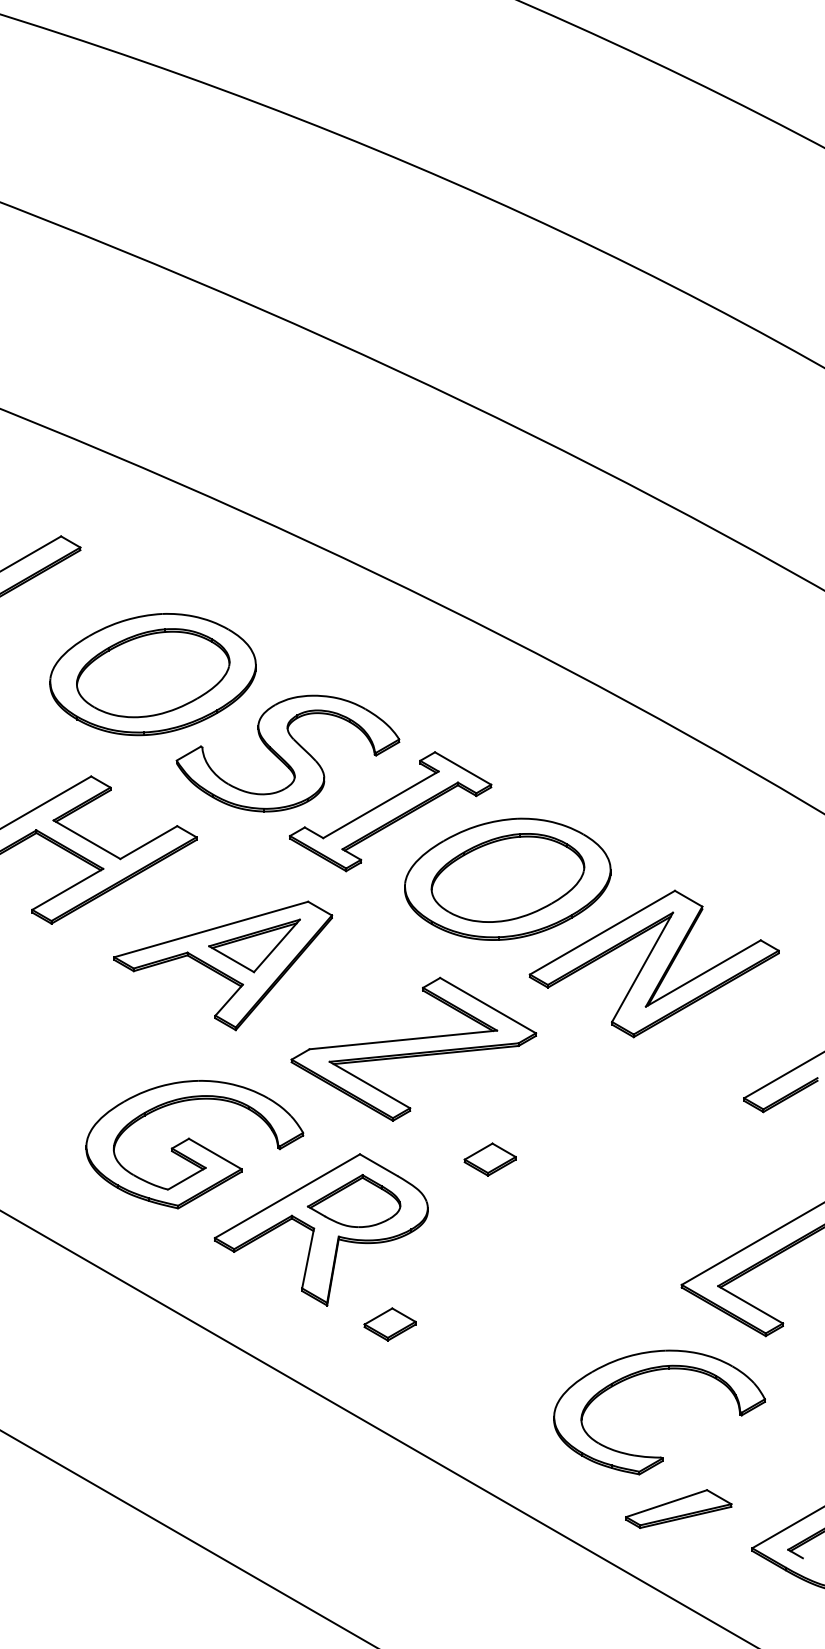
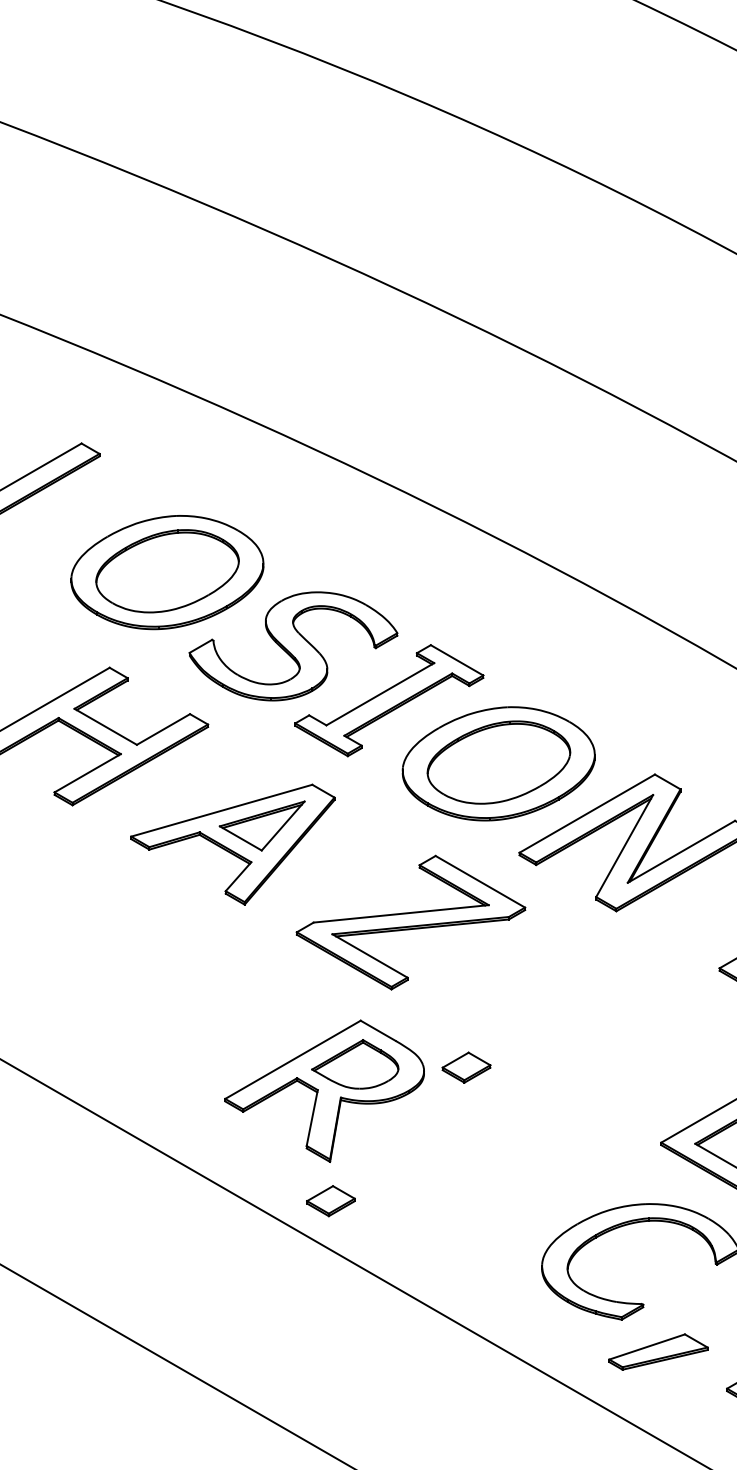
part: (194, 1144) -> (206, 1011), removed
part: (489, 1159) -> (465, 1067), moved
part: (389, 1324) -> (330, 1201), moved

